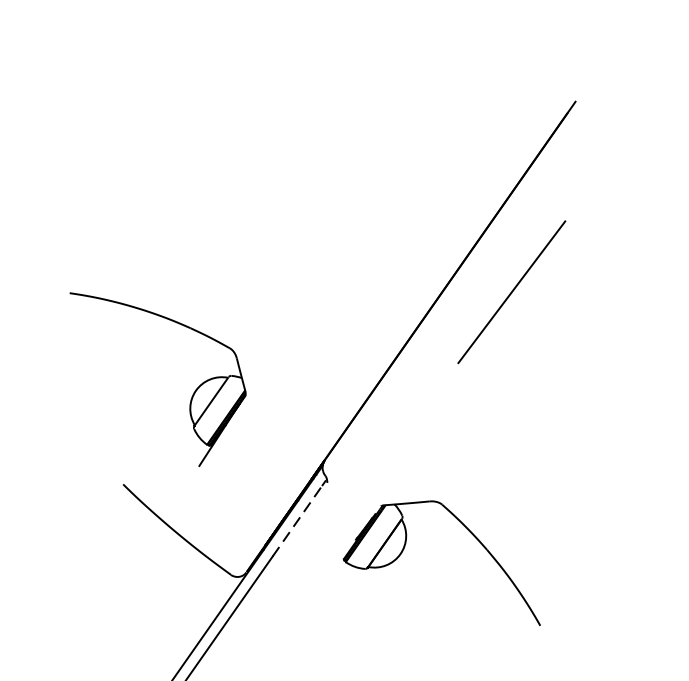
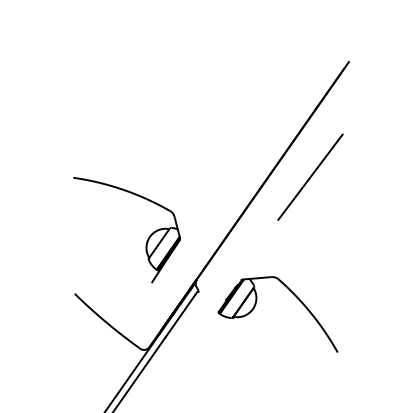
part: (191, 393) -> (147, 238), moved
line: (297, 520) -> (180, 315), dashed -> solid
part: (406, 546) -> (256, 304), moved

